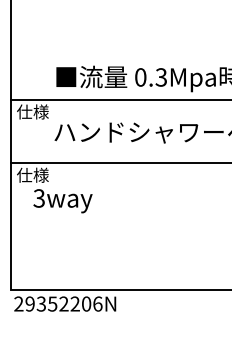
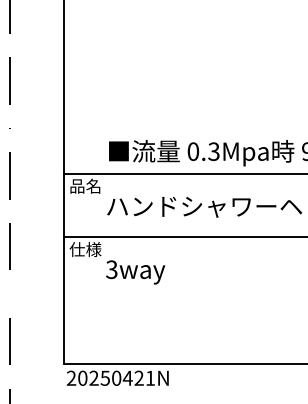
text: (32, 111) -> (85, 185), 仕様 -> 品名
text: (62, 201) -> (135, 272), moved
text: (63, 303) -> (116, 377), 29352206N -> 20250421N

